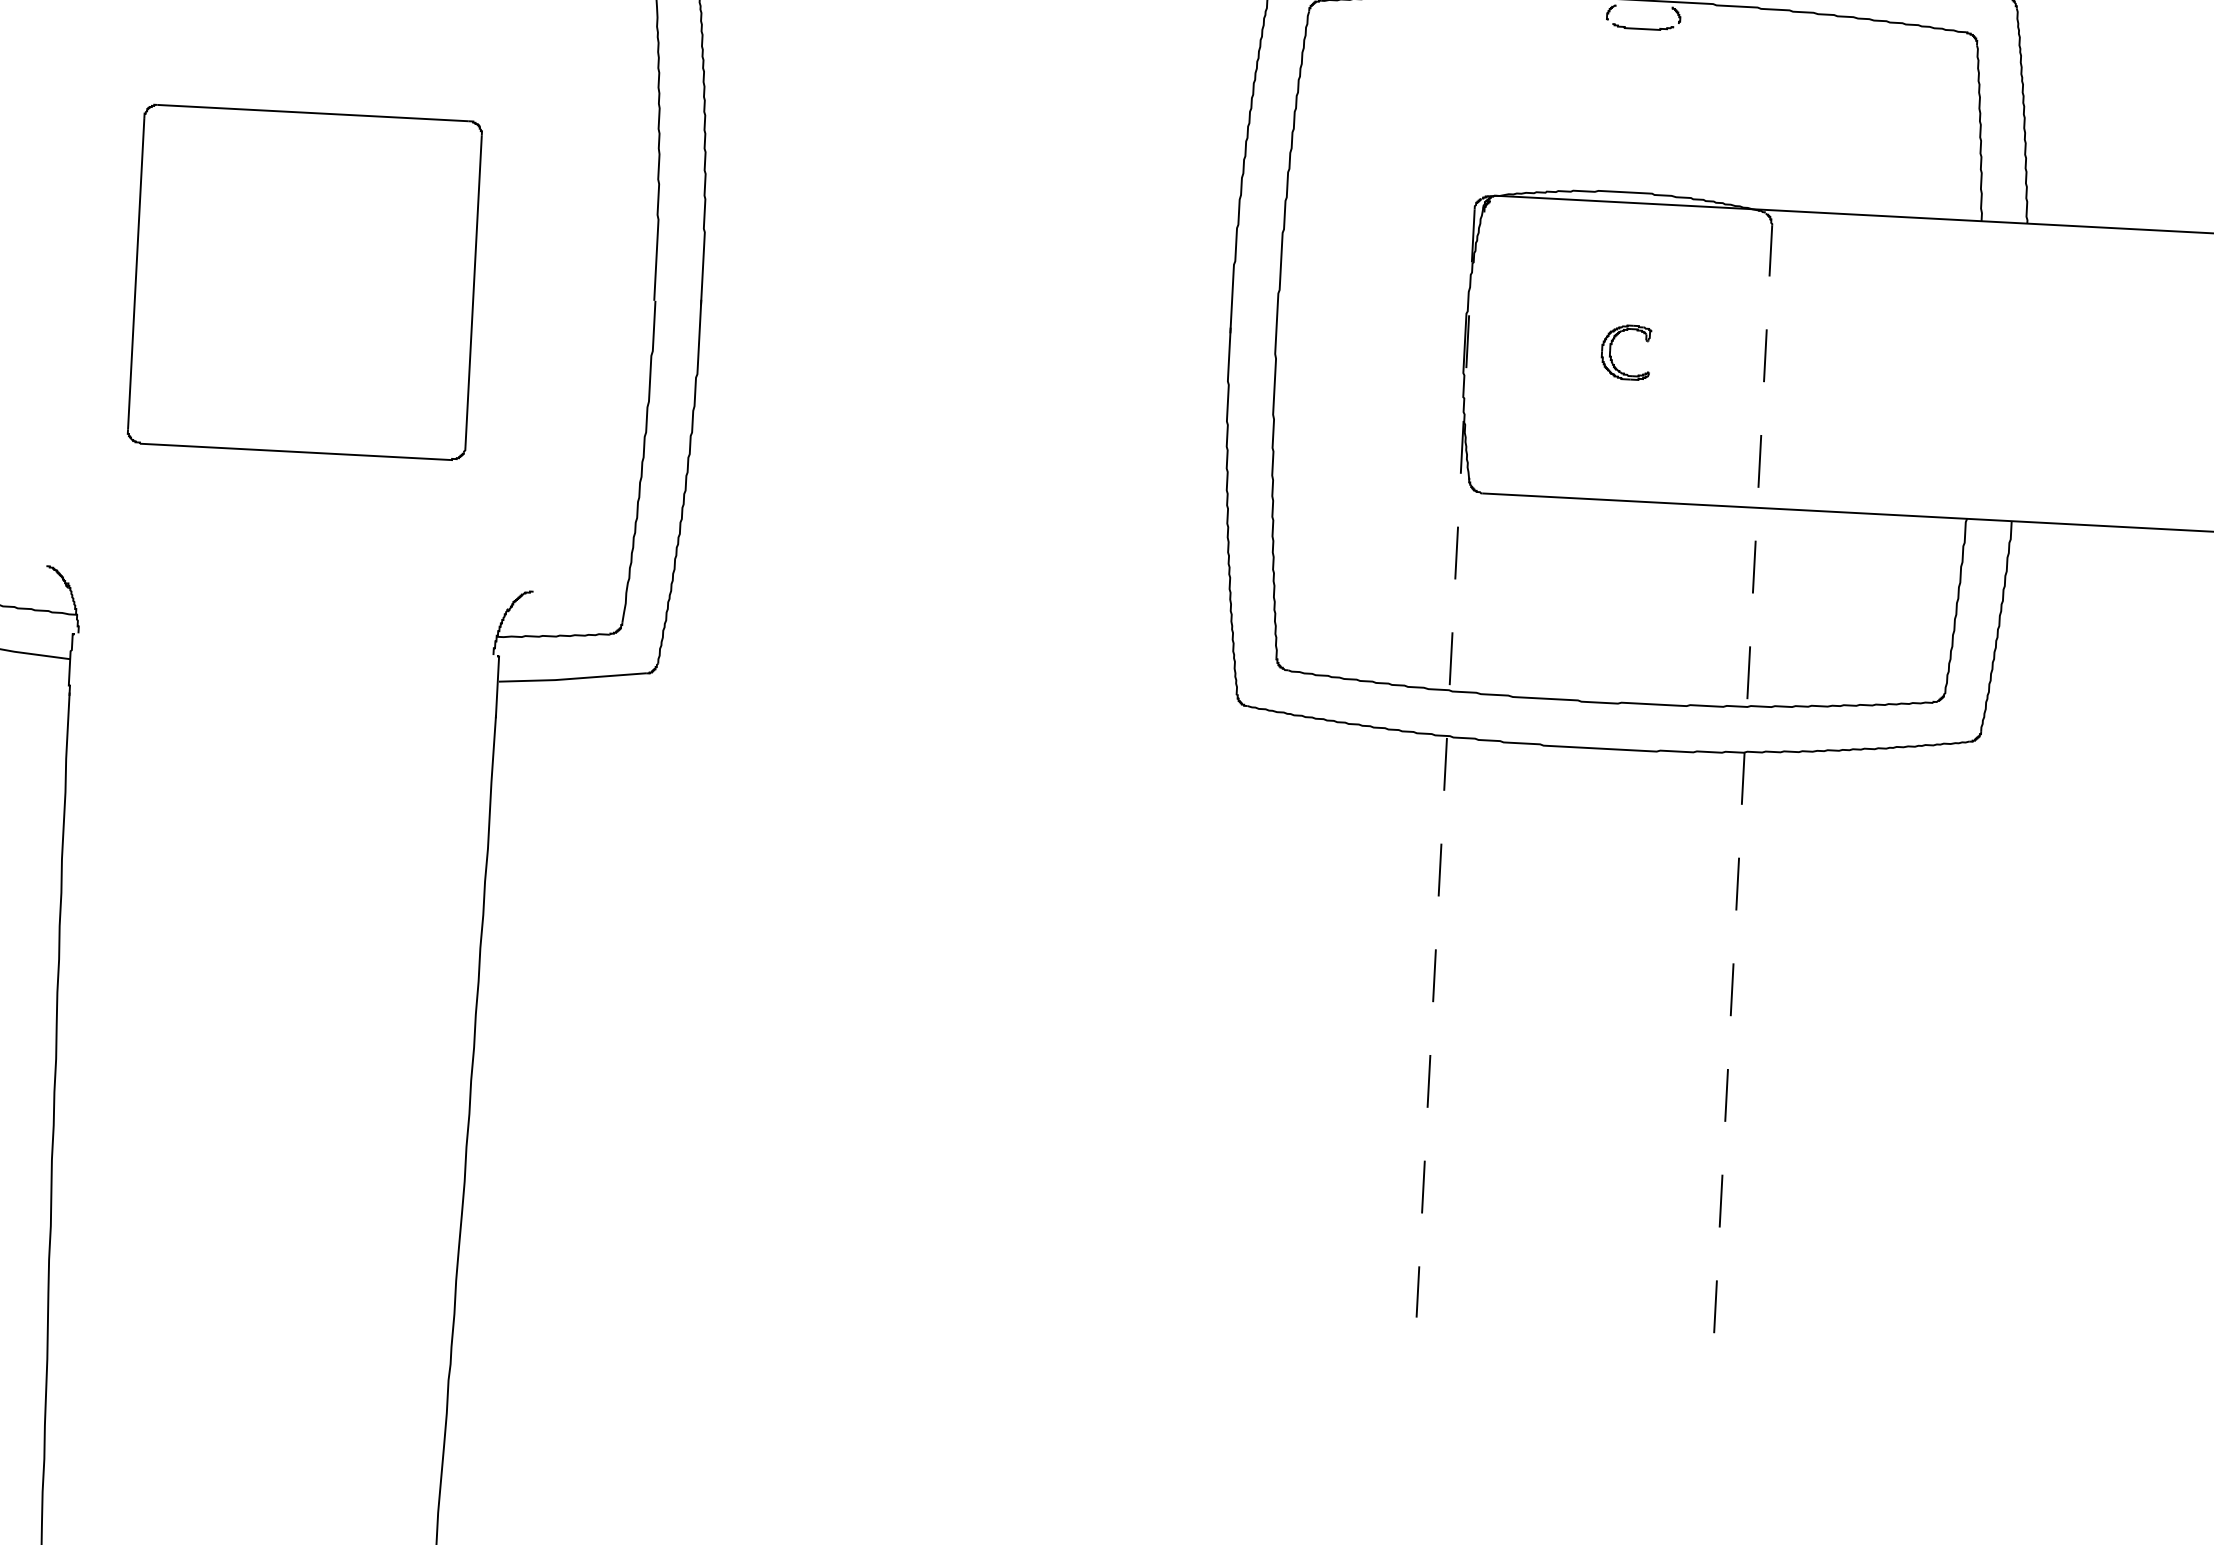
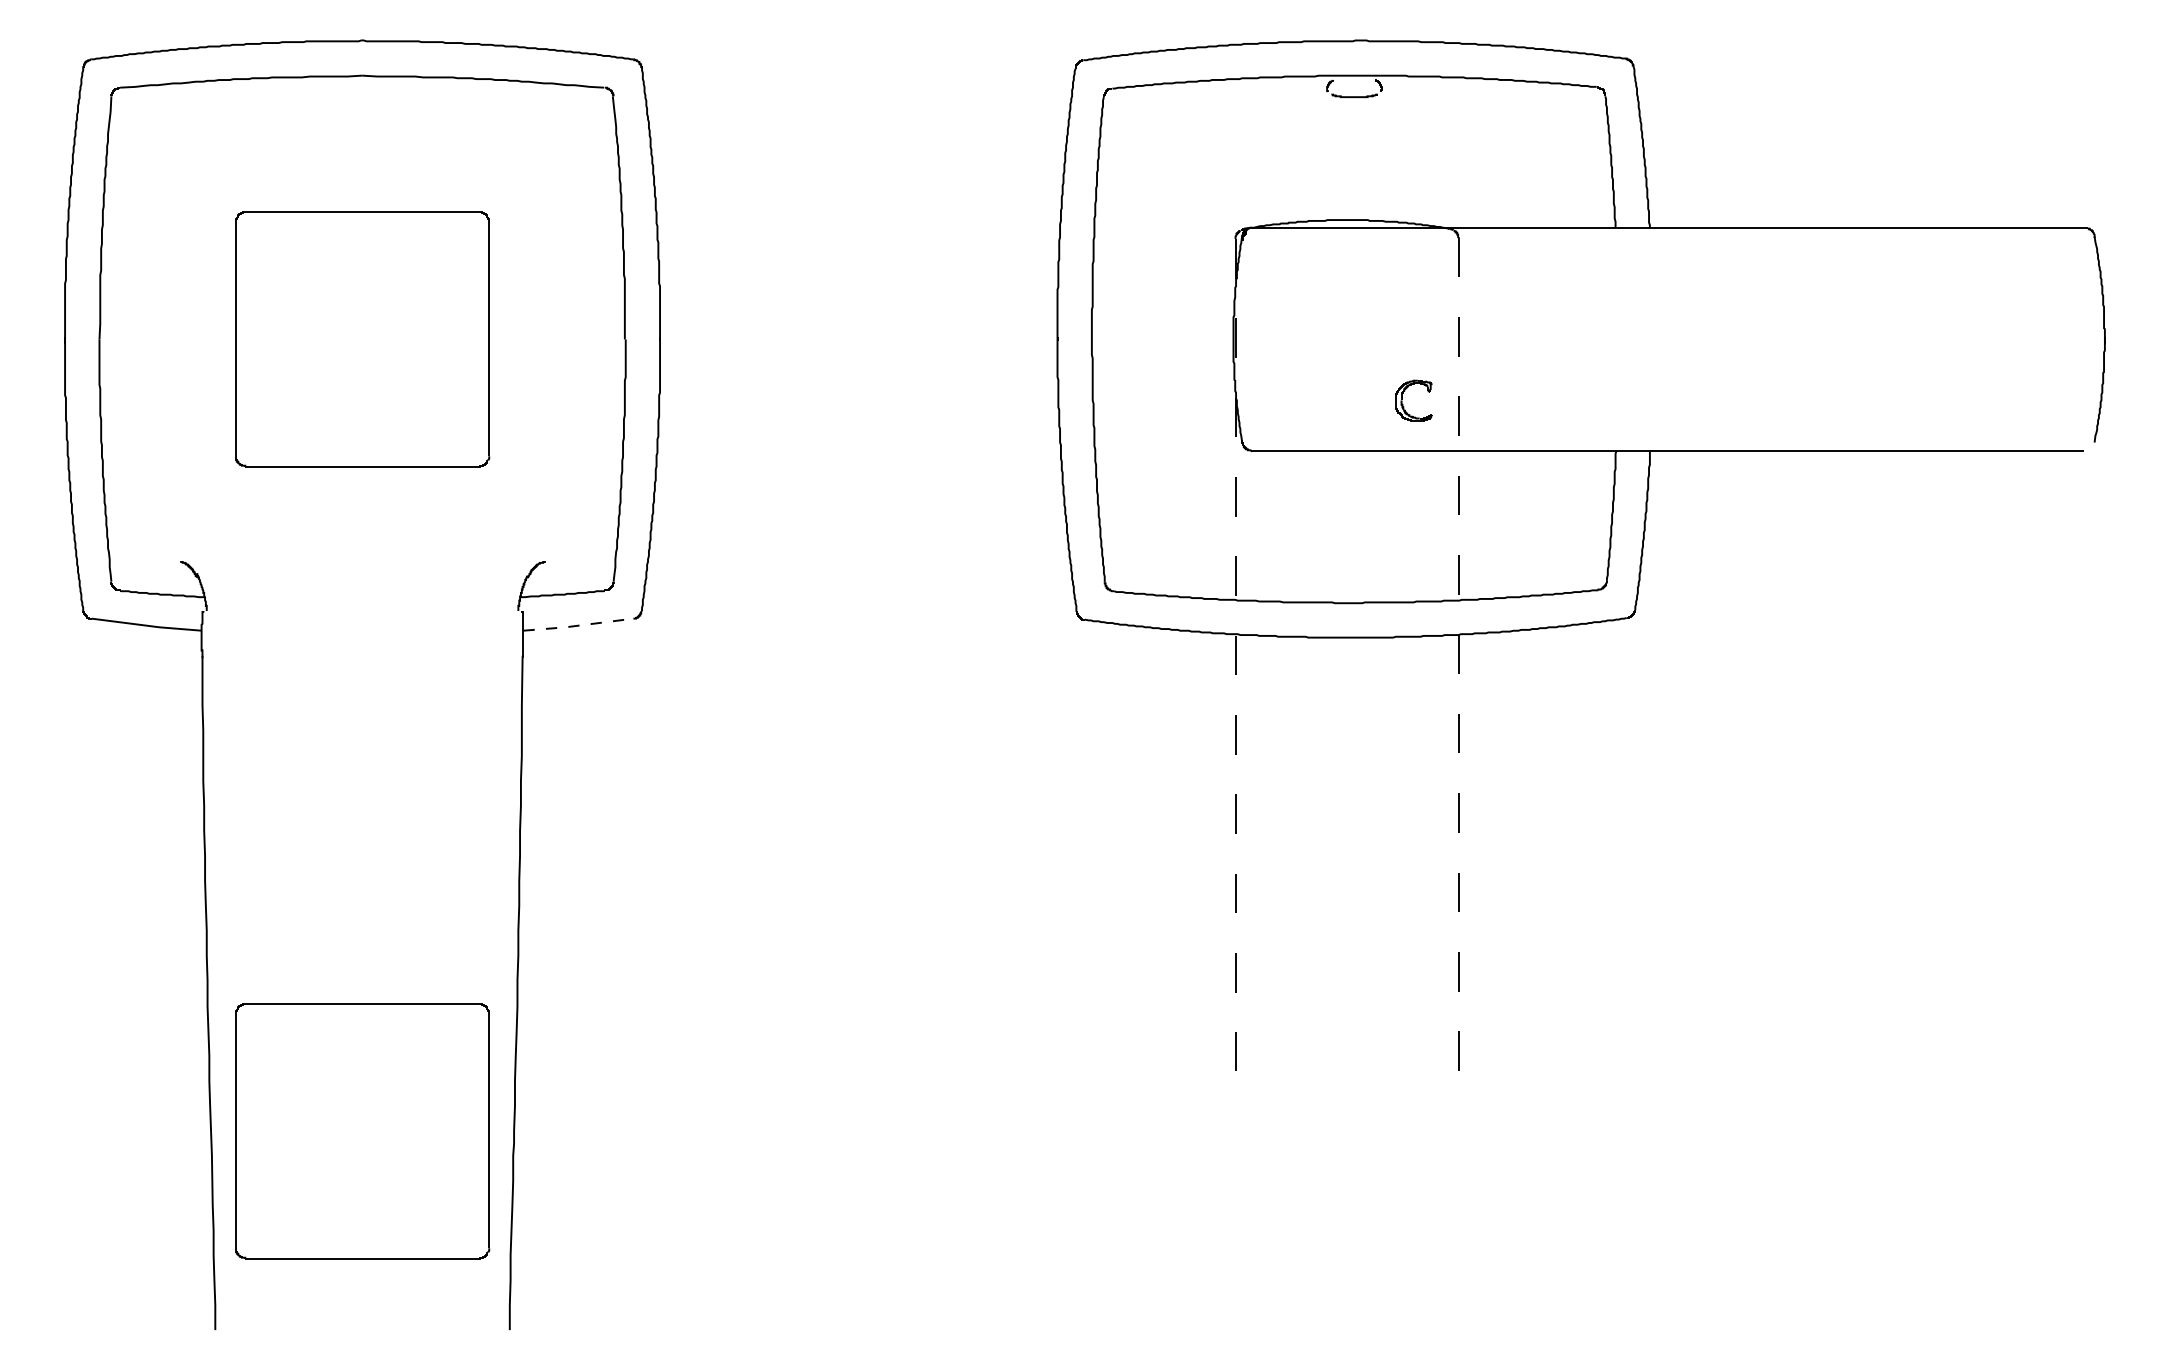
part: (1612, 356) -> (1403, 404), moved
line: (572, 678) -> (578, 625), solid -> dashed
part: (249, 1337) -> (362, 1131), added

